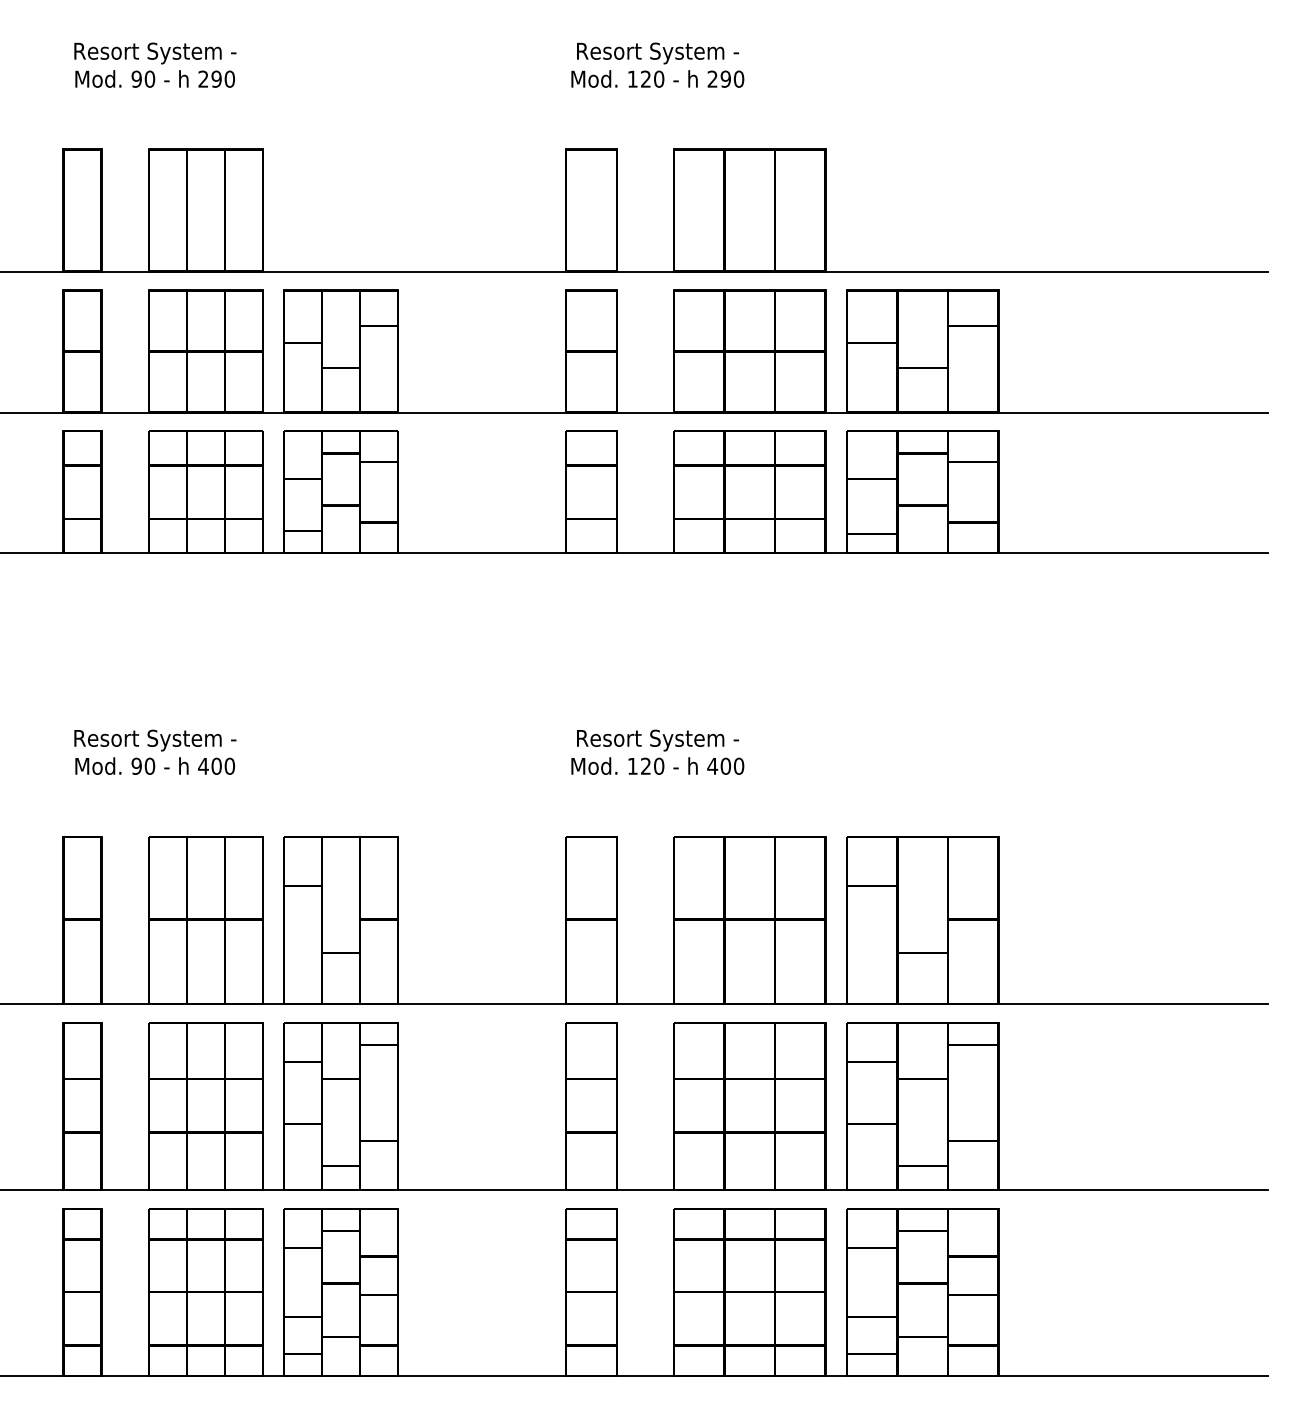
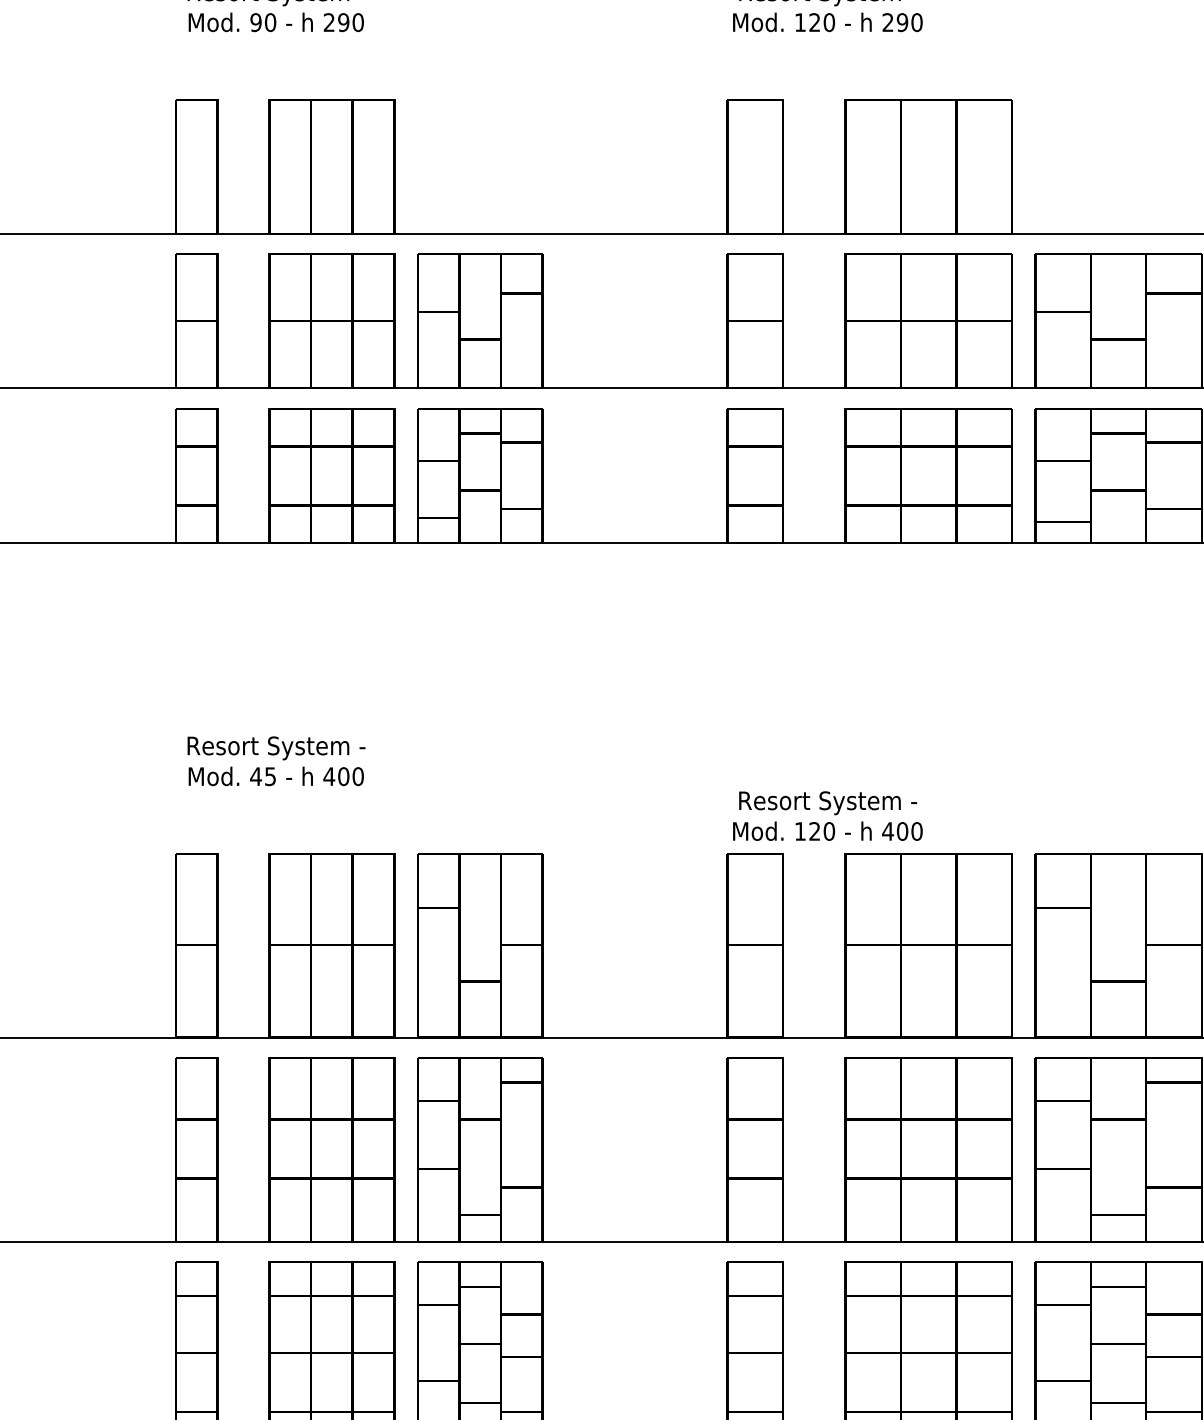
text: (657, 751) -> (827, 815), moved
text: (143, 765) -> (263, 775), 90 -> 45

